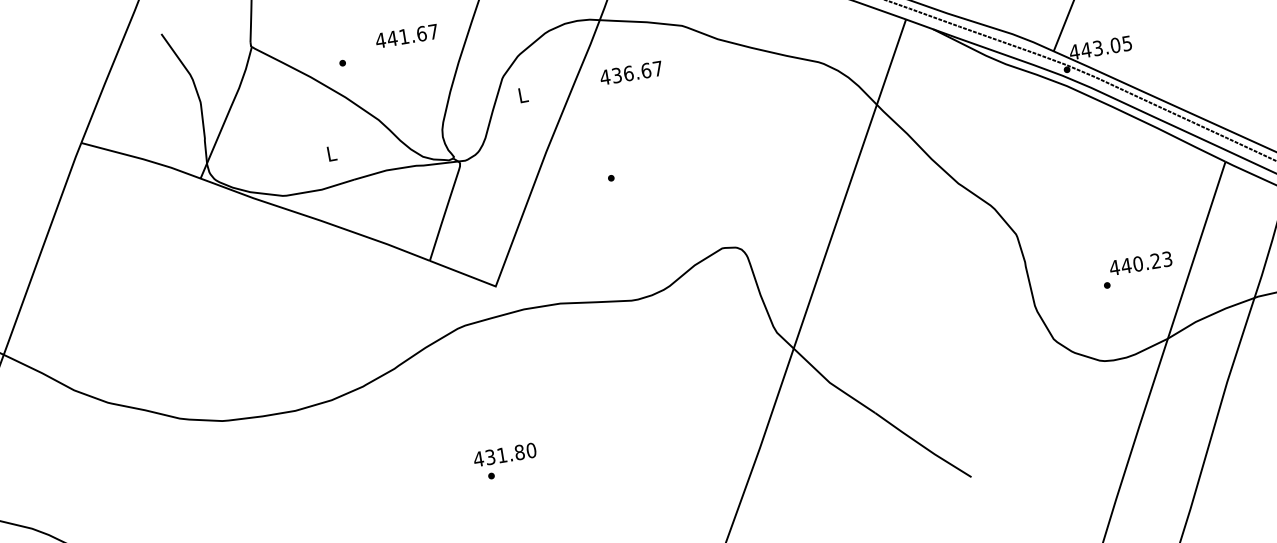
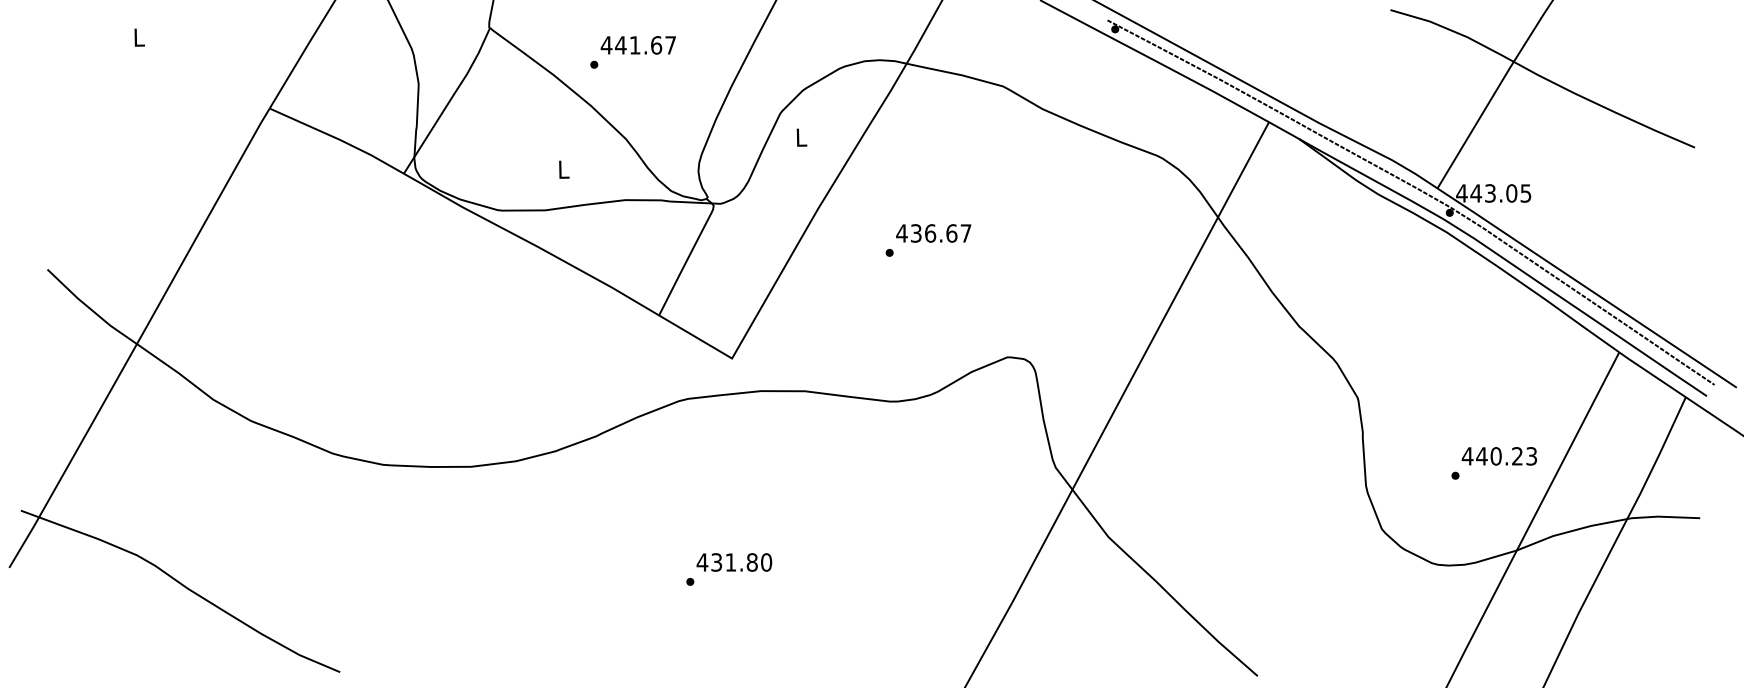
text: (406, 36) -> (637, 45), moved
text: (631, 73) -> (933, 233), moved
text: (505, 454) -> (734, 562), moved

